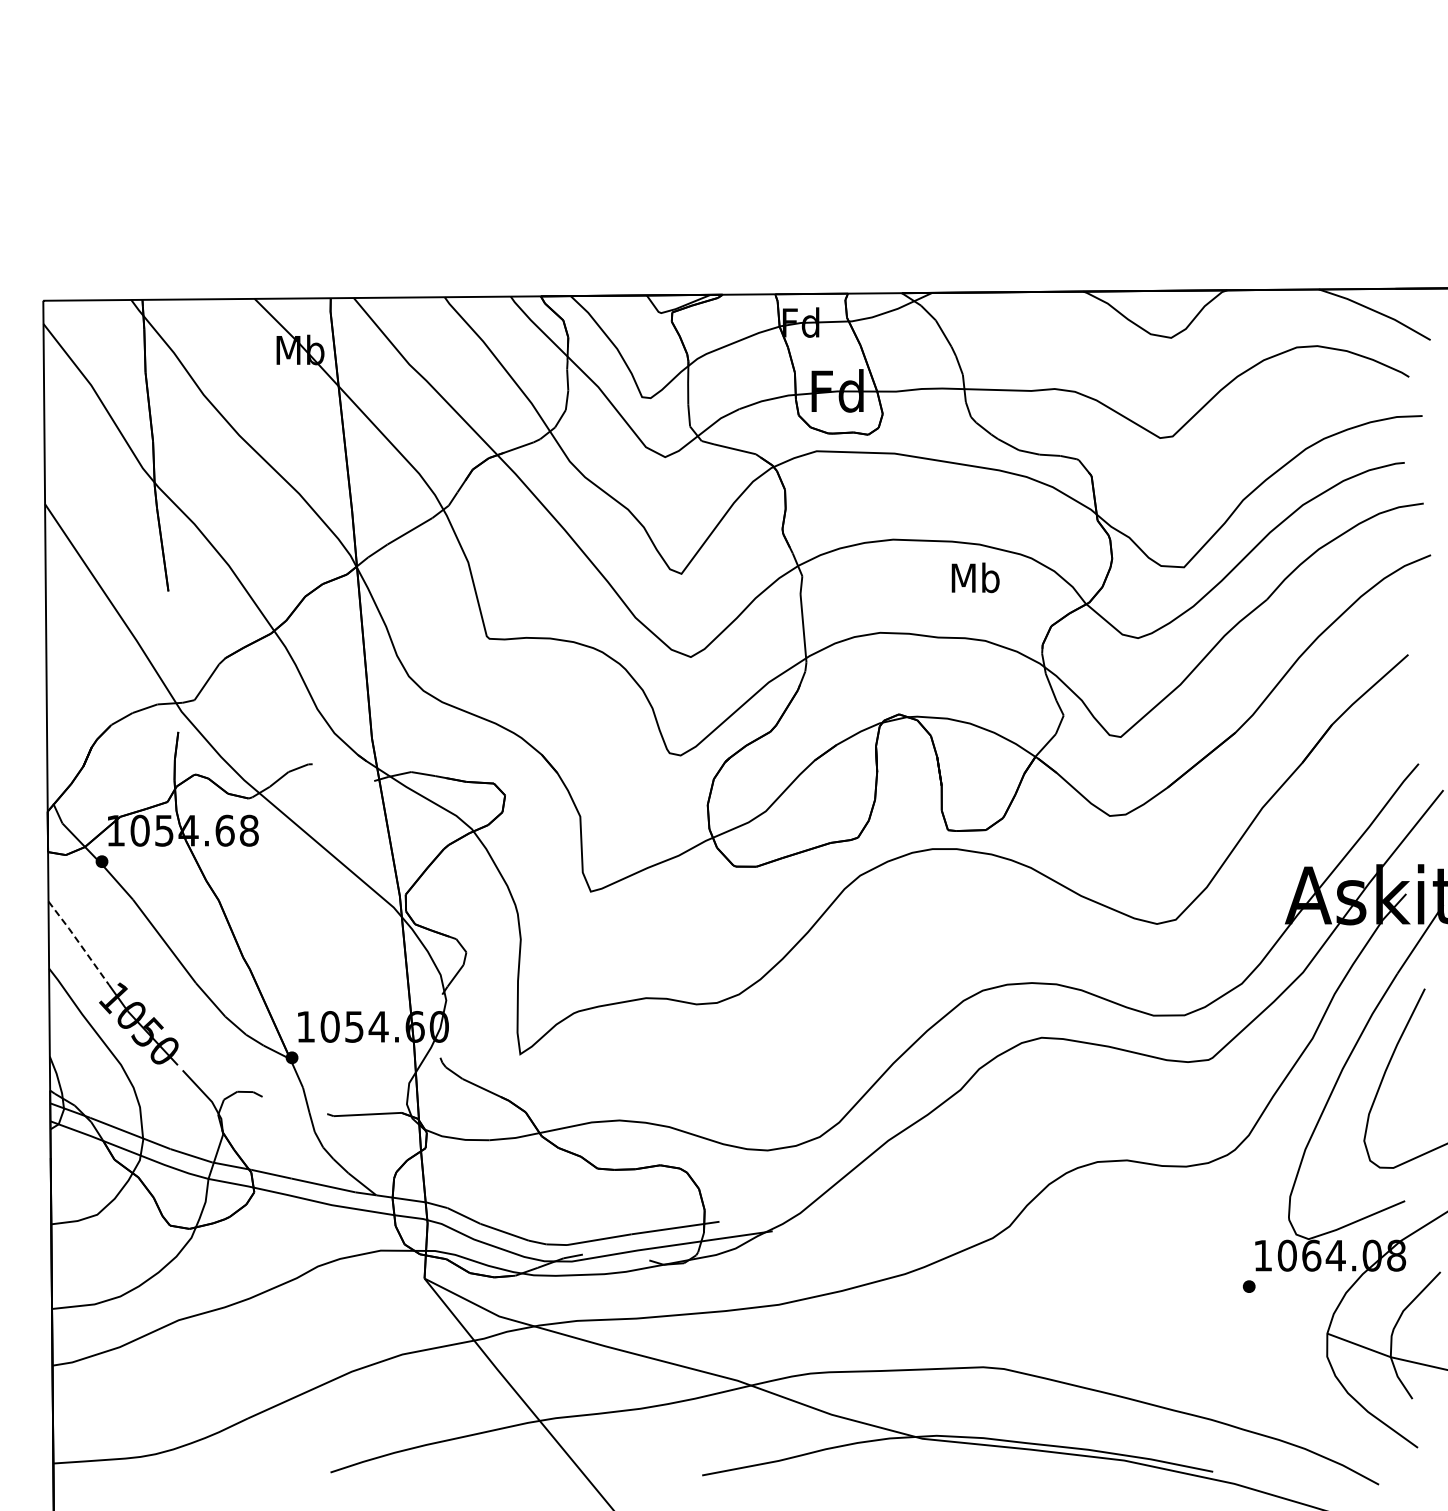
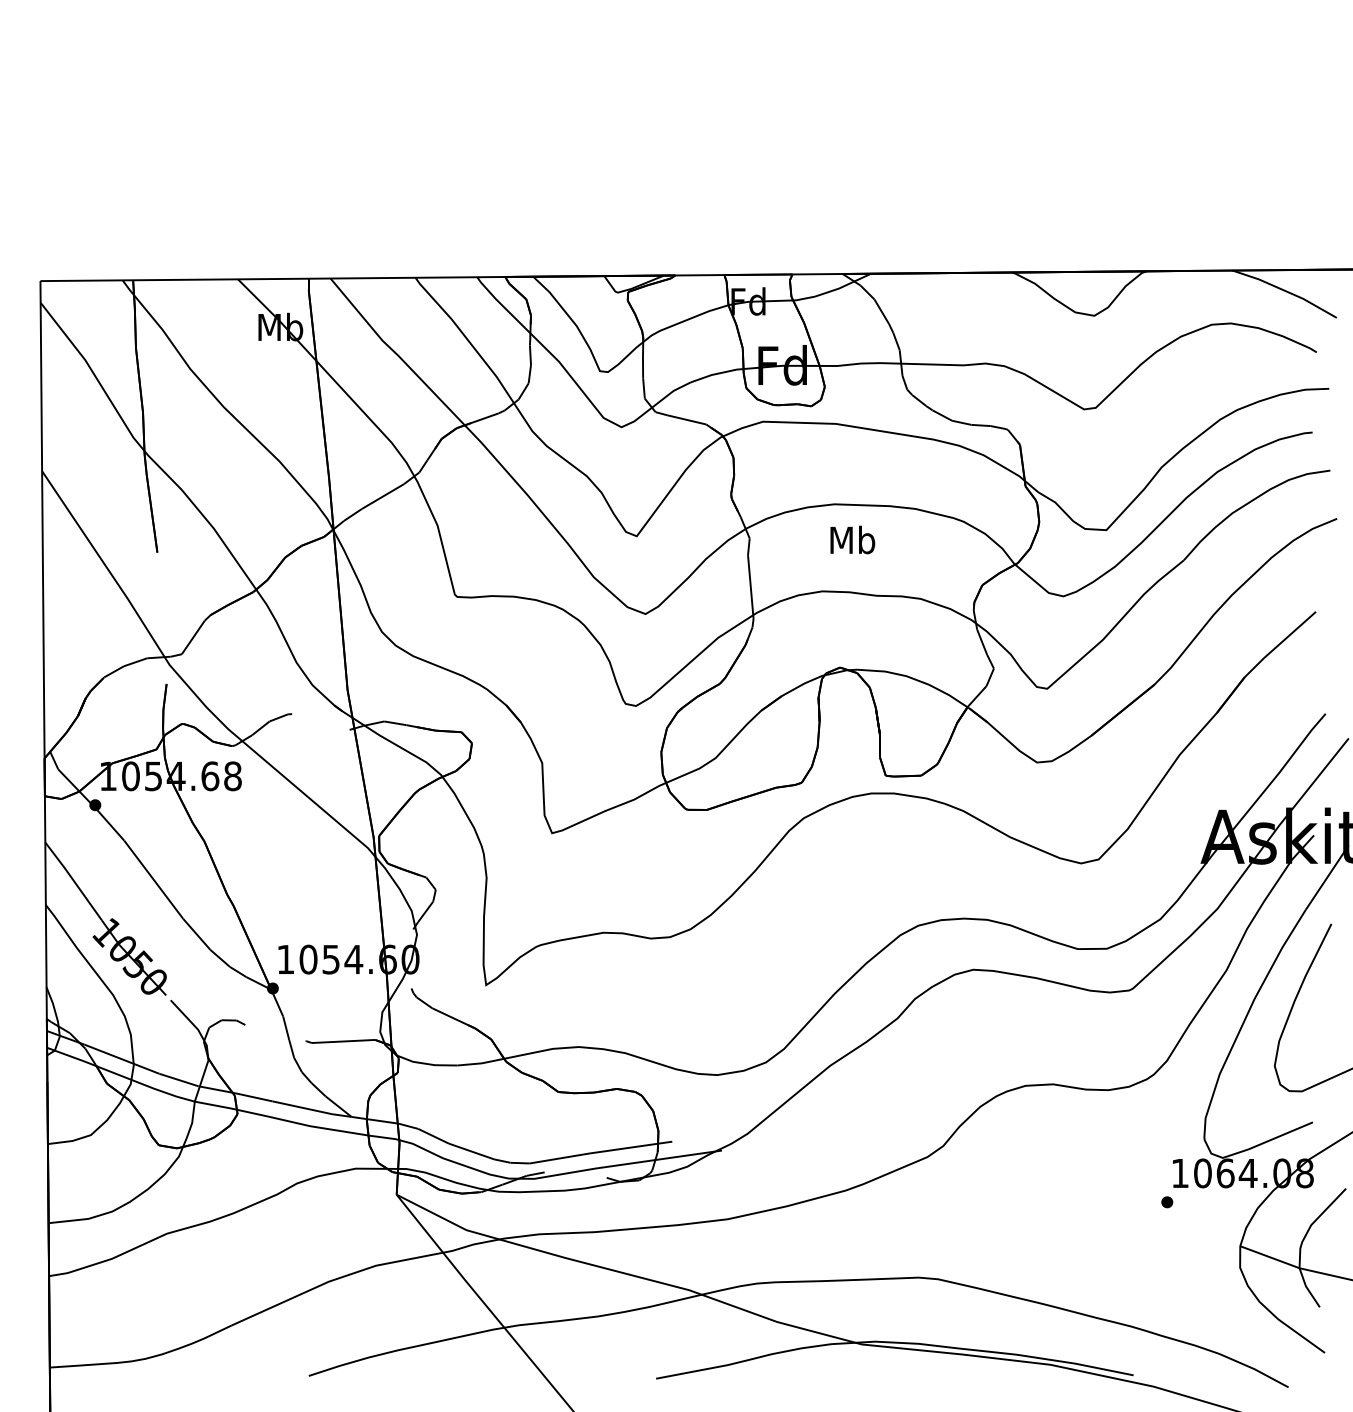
text: (975, 577) -> (852, 539), moved
line: (79, 943) -> (74, 881), dashed -> solid

